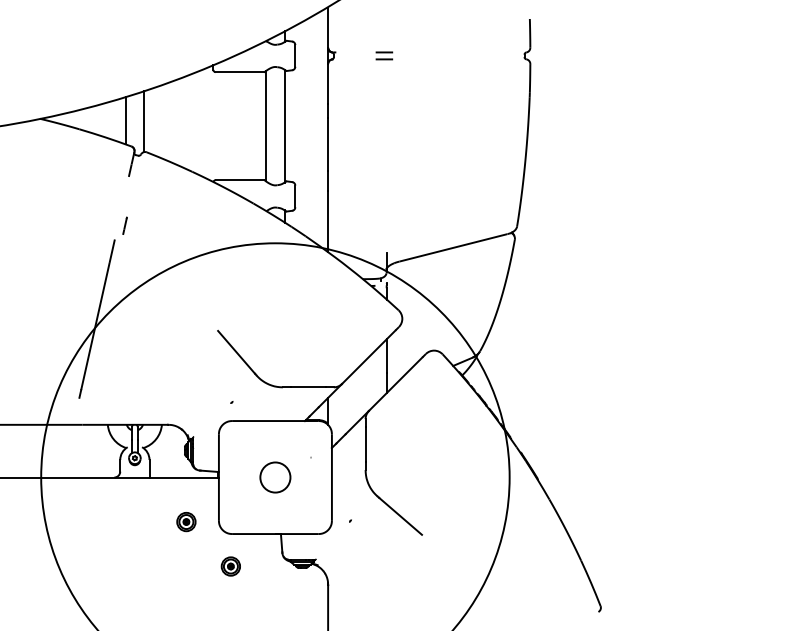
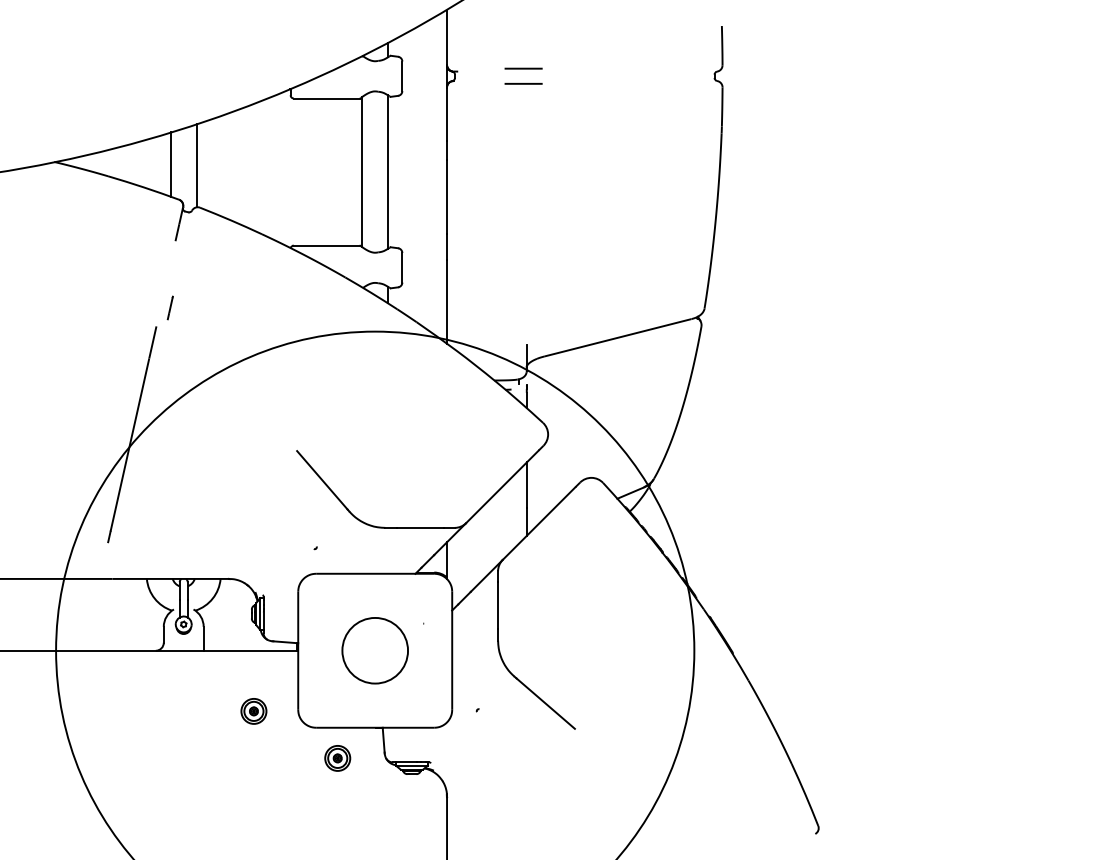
part: (384, 55) -> (523, 75), size x1.6
circle: (275, 477) -> (375, 650), size x1.6
part: (230, 566) -> (337, 758), moved

